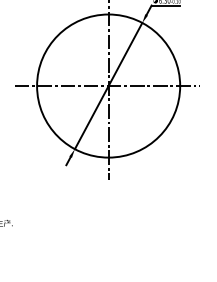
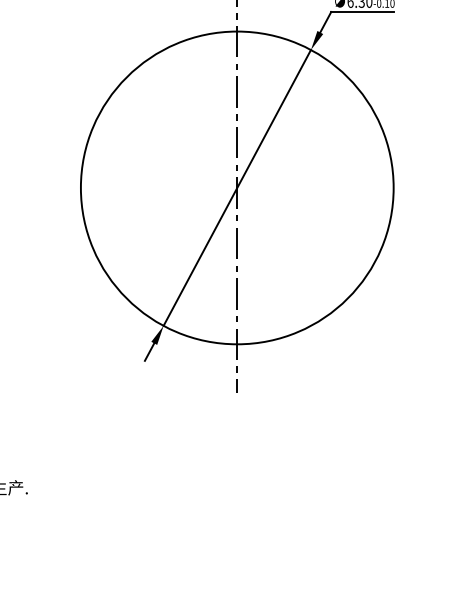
line: (106, 86) -> (232, 188), removed

